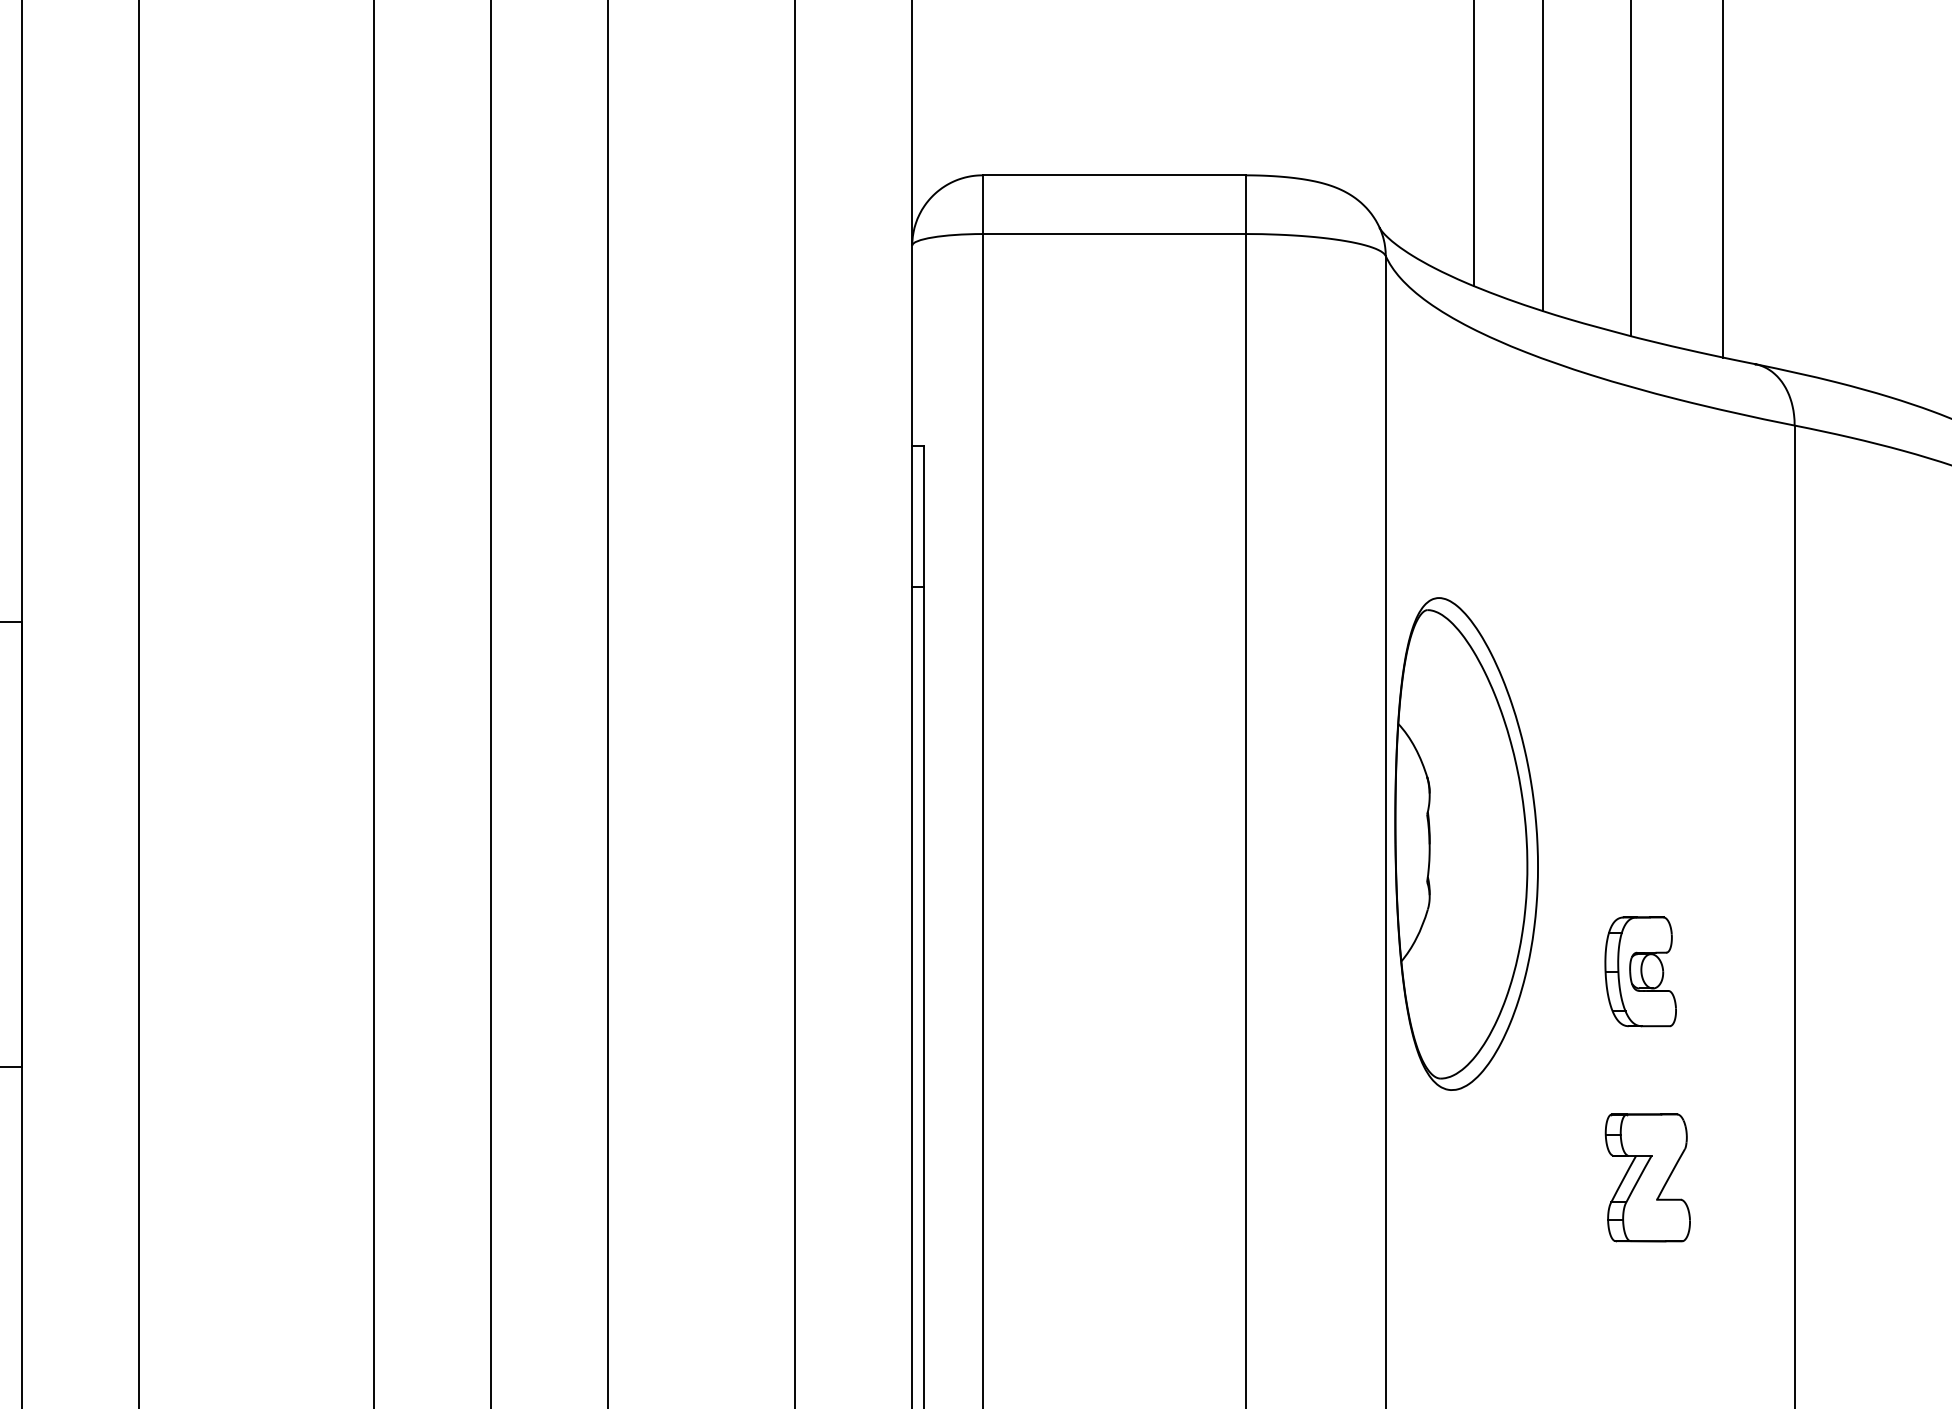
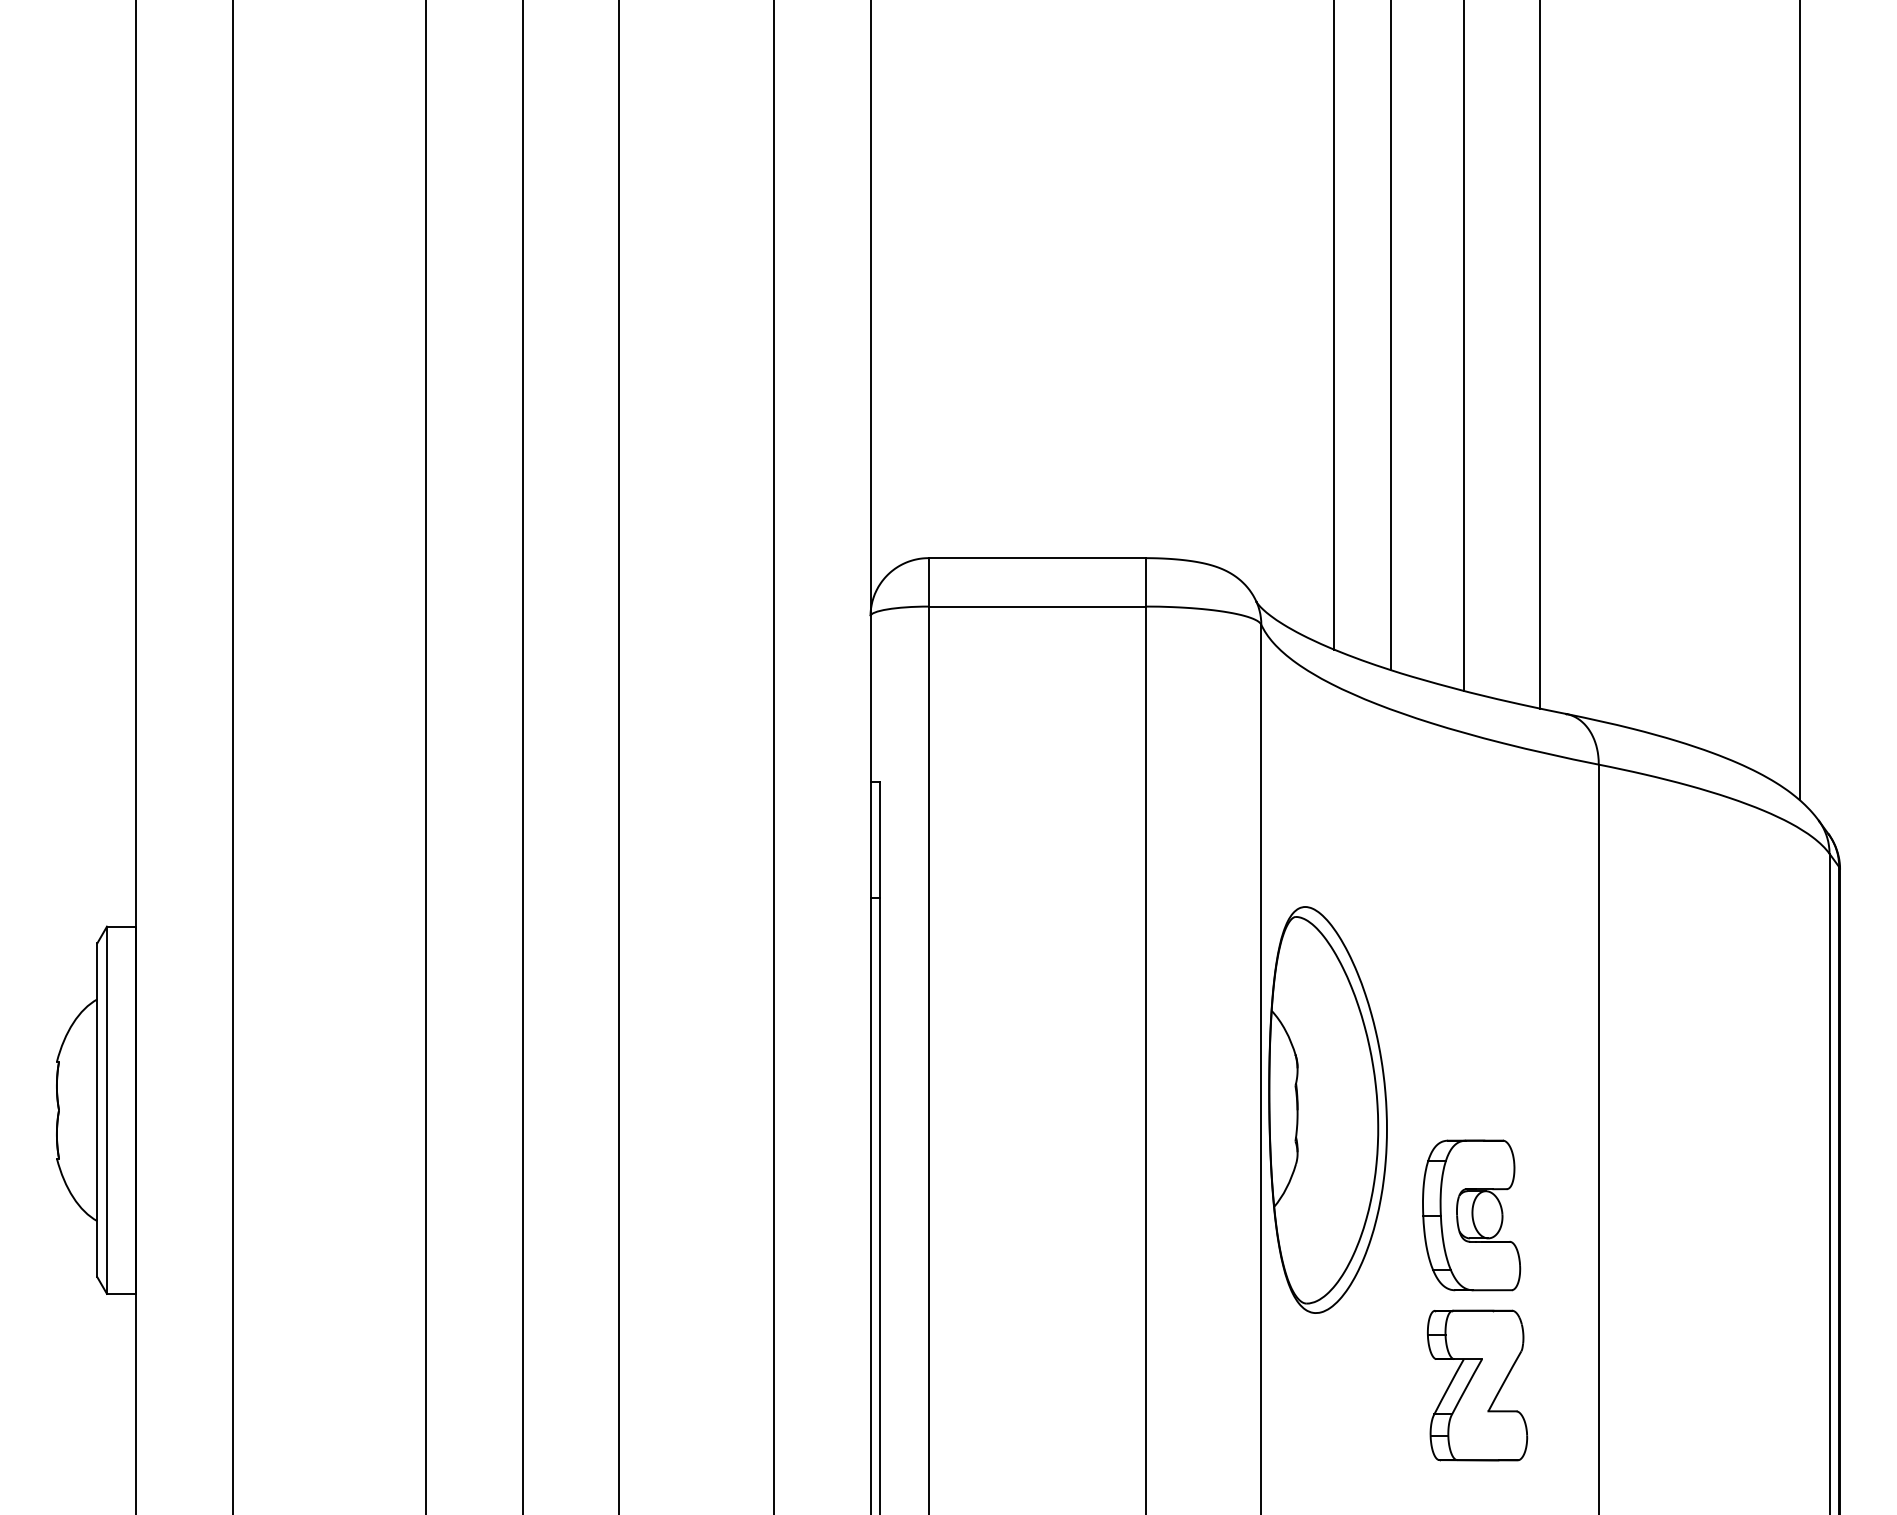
part: (1640, 971) -> (1471, 1215), size x1.67
part: (1647, 1177) -> (1477, 1385), size x1.43

